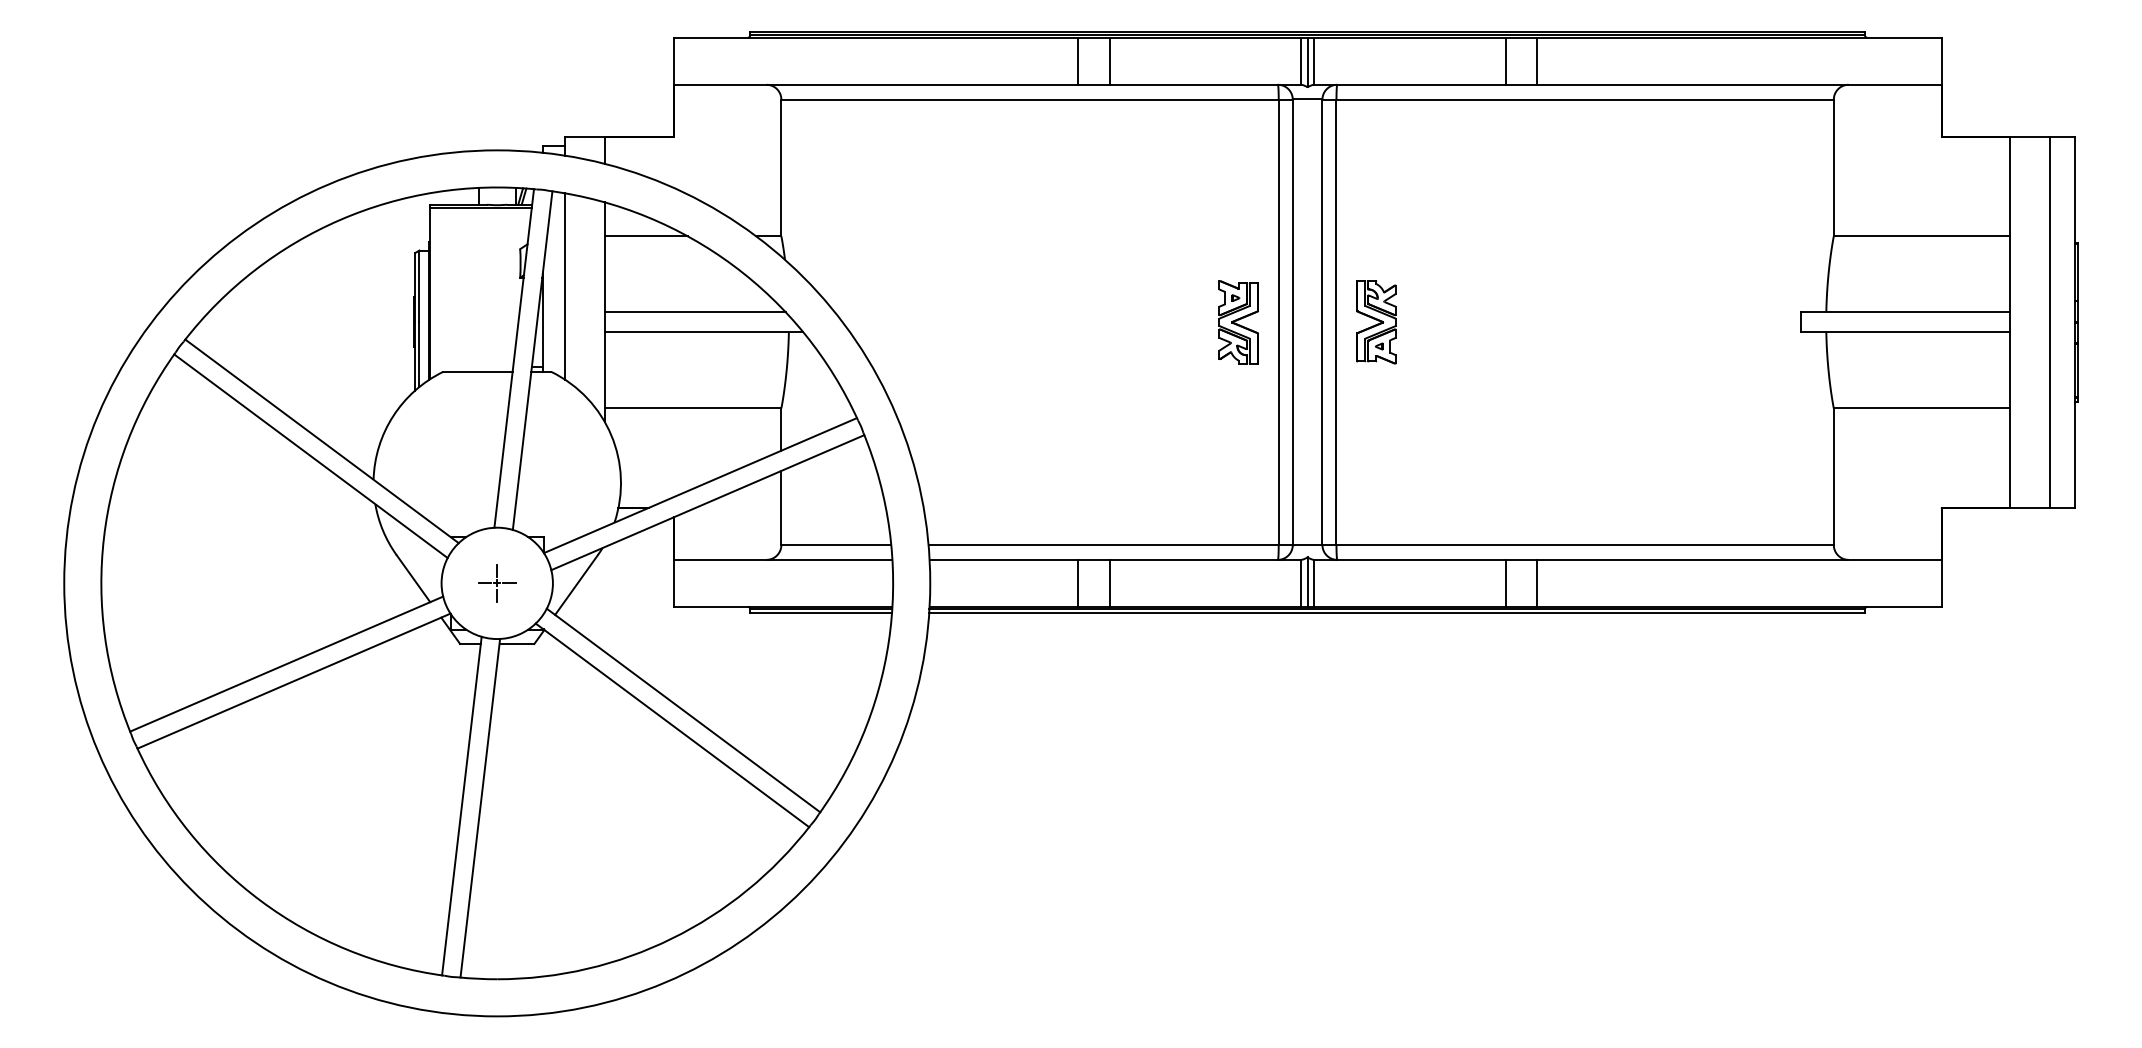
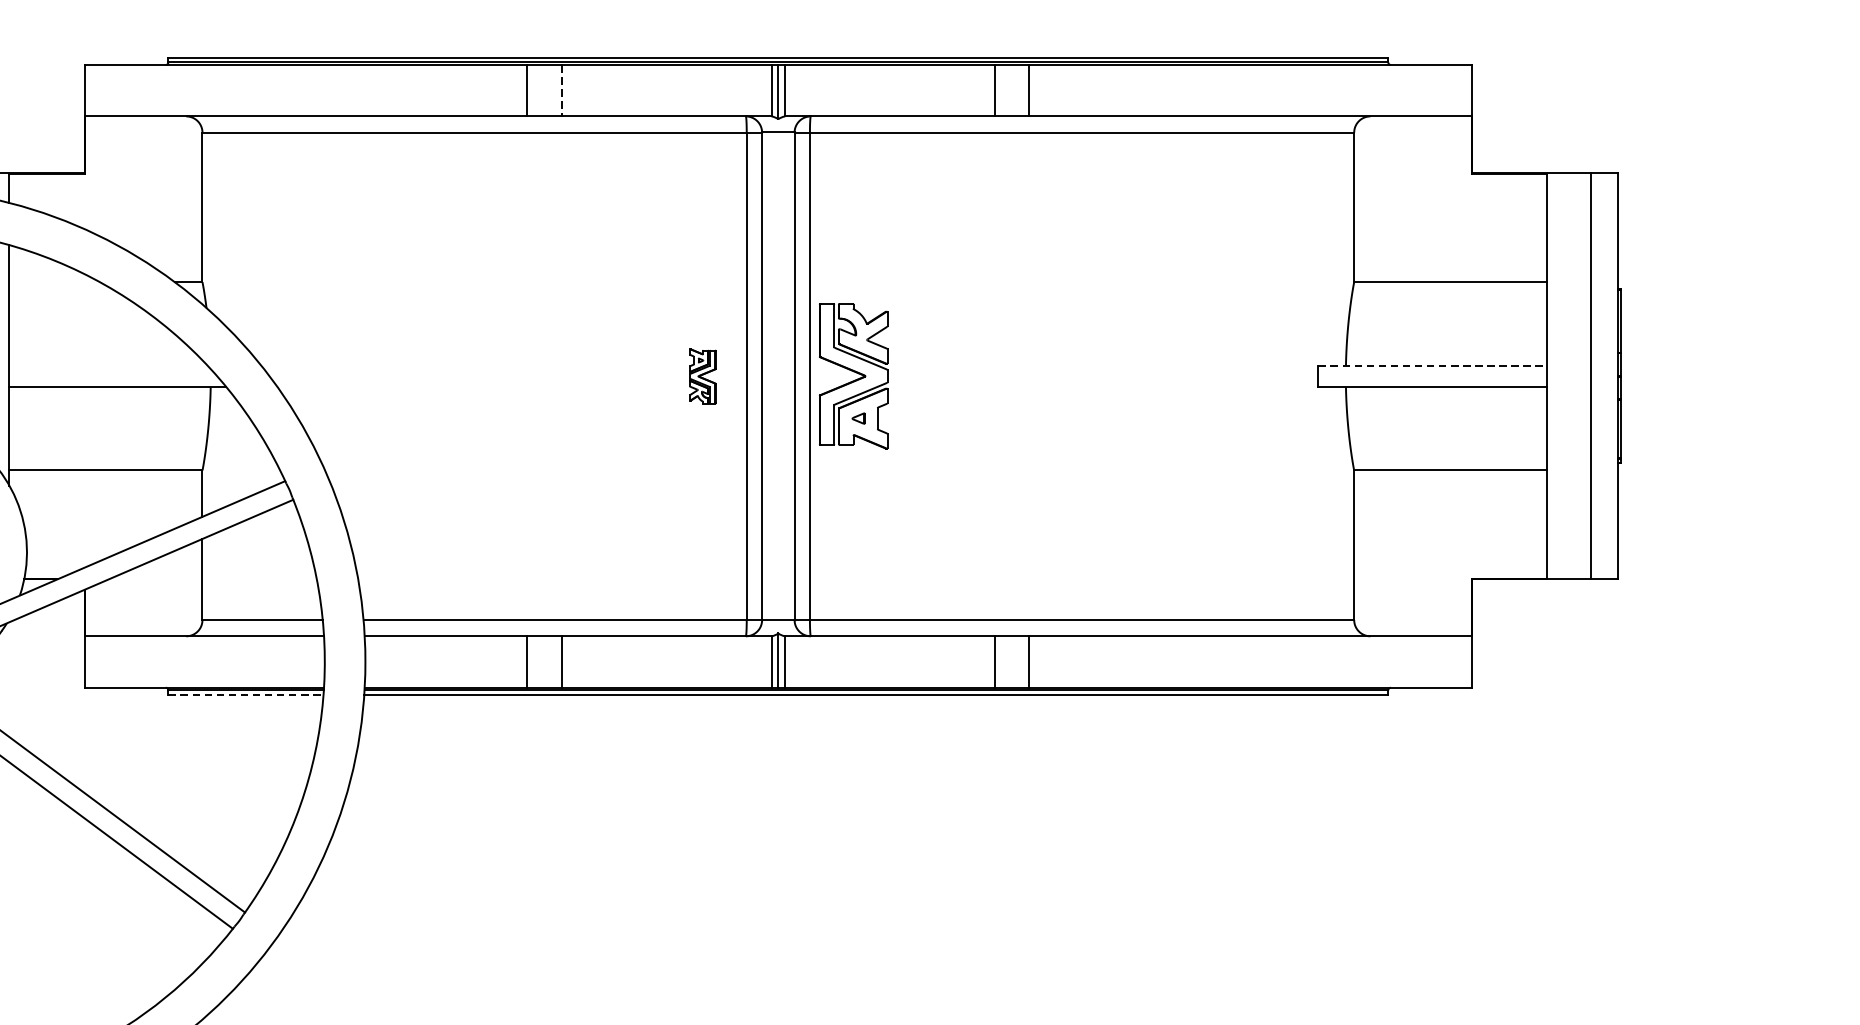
line: (1109, 61) -> (561, 90), solid -> dashed
line: (645, 236) -> (53, 282), removed
line: (694, 312) -> (107, 365), removed
line: (1905, 312) -> (1432, 365), solid -> dashed
part: (1238, 322) -> (702, 376), size x0.6
part: (1376, 322) -> (853, 376), size x1.6
line: (821, 613) -> (246, 694), solid -> dashed

